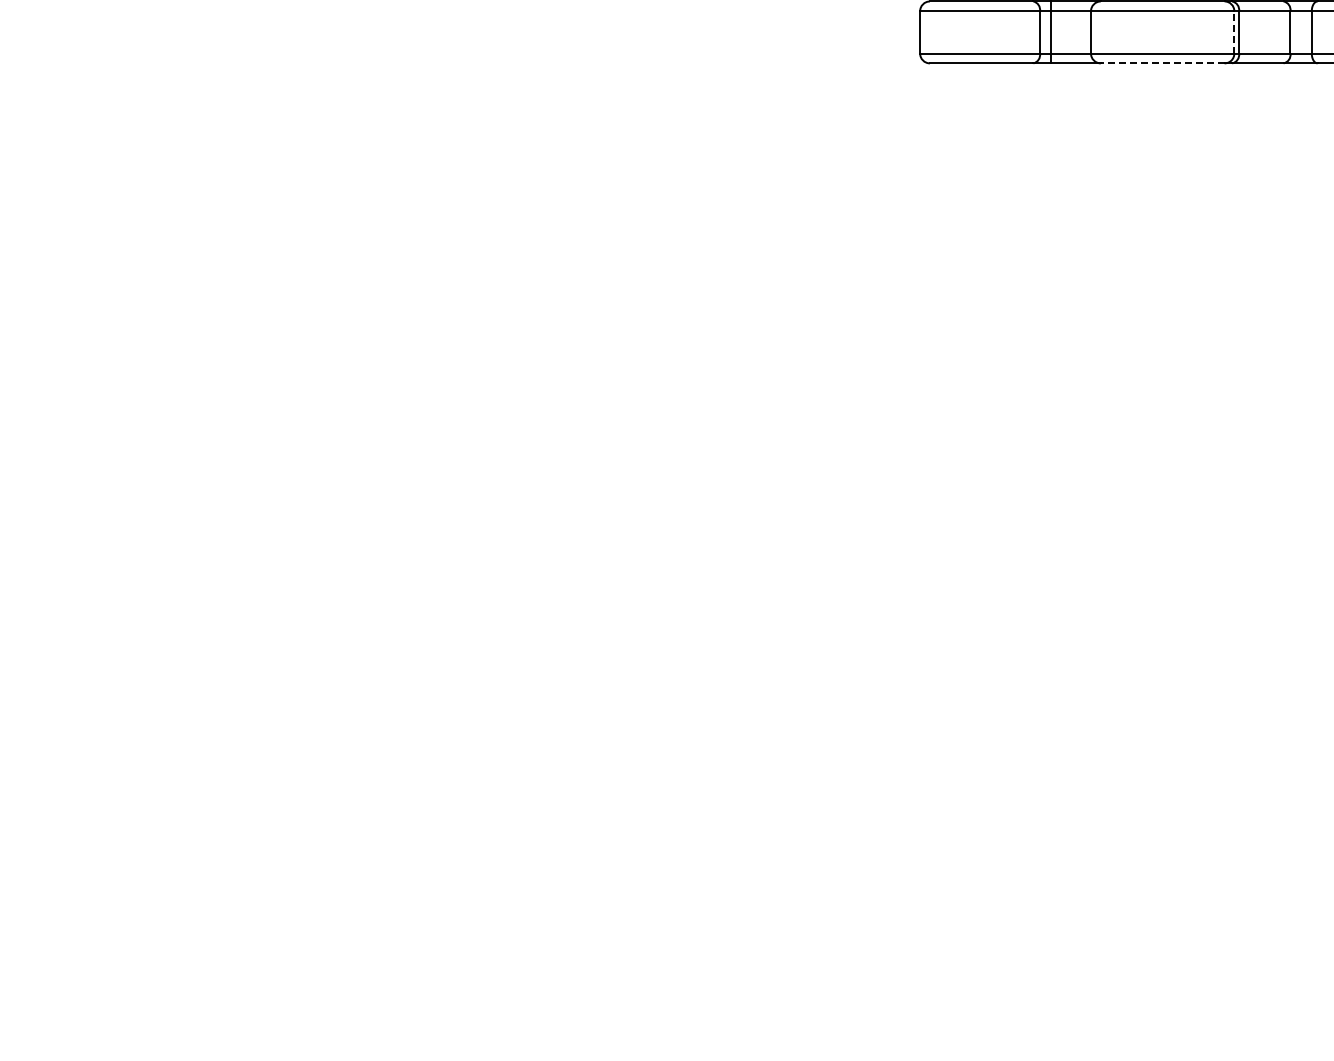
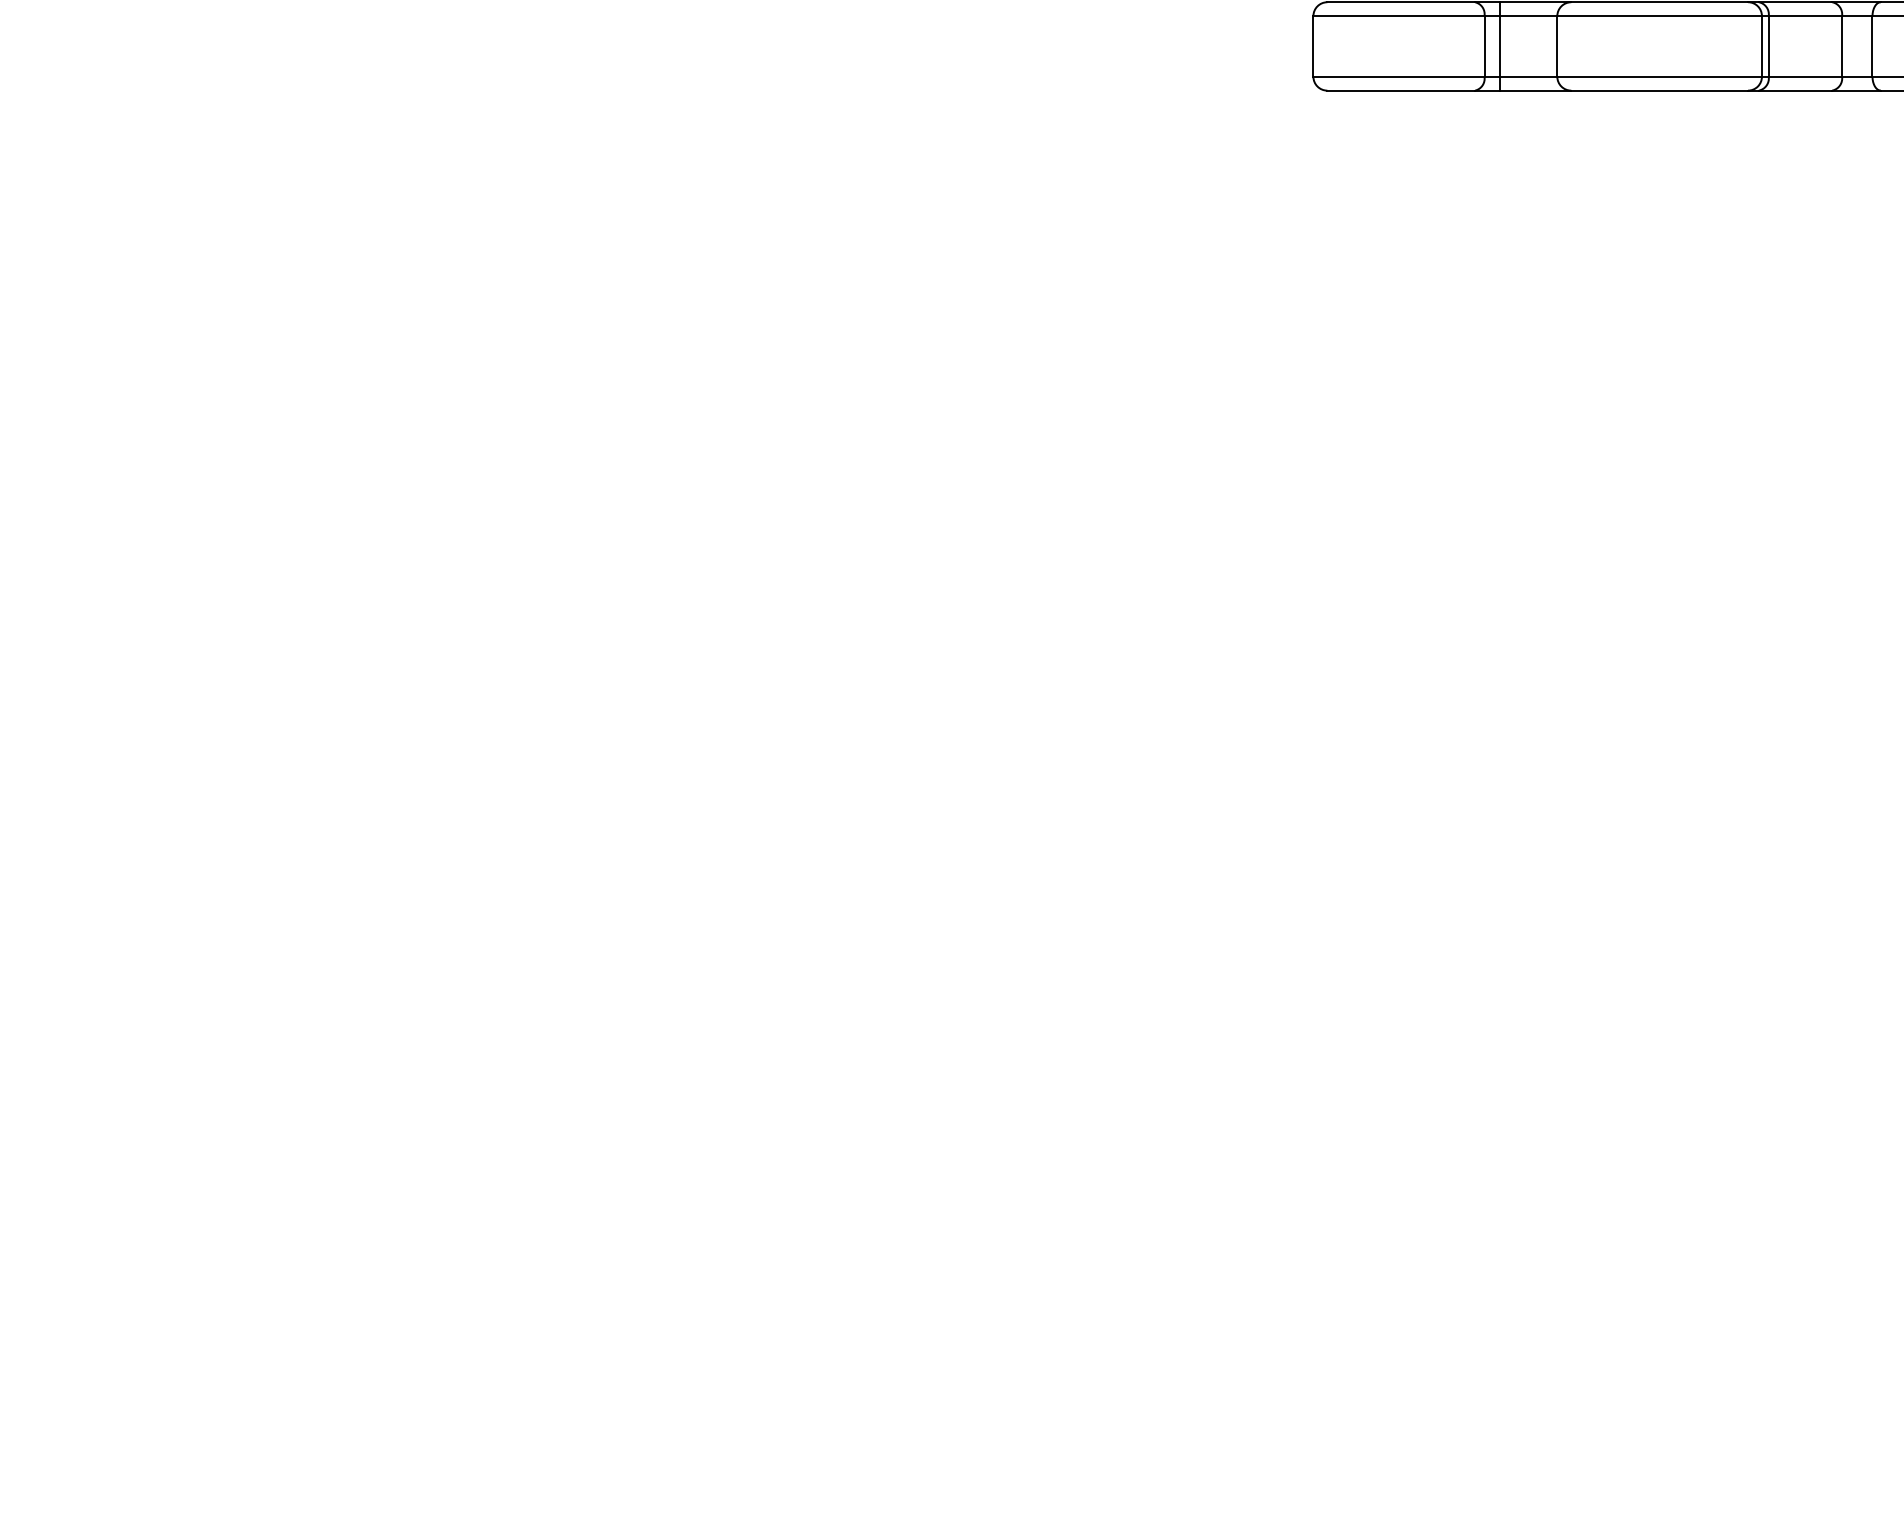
line: (1234, 31) -> (1762, 45), dashed -> solid
line: (1162, 63) -> (1659, 90), dashed -> solid

